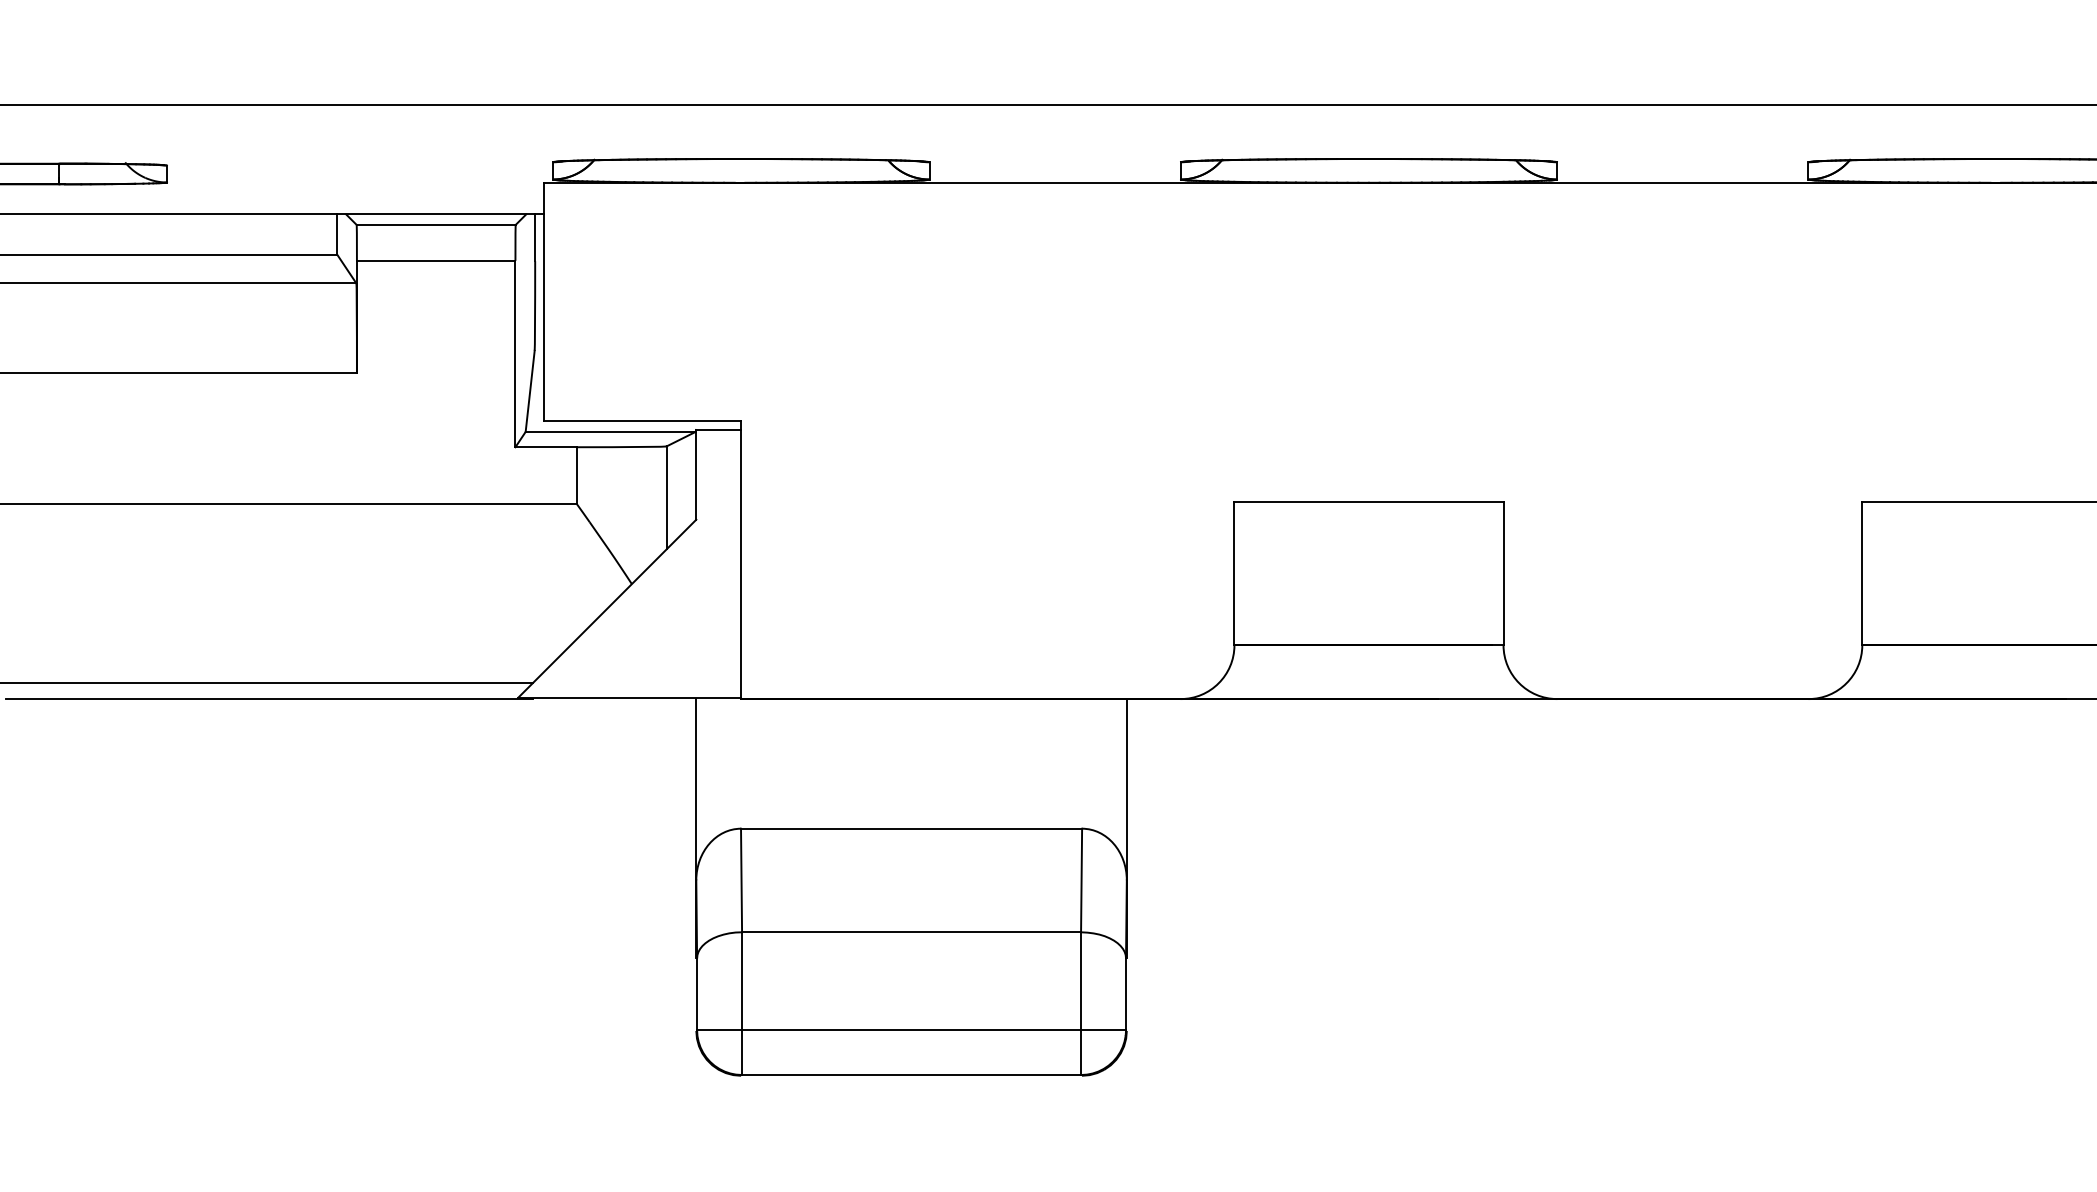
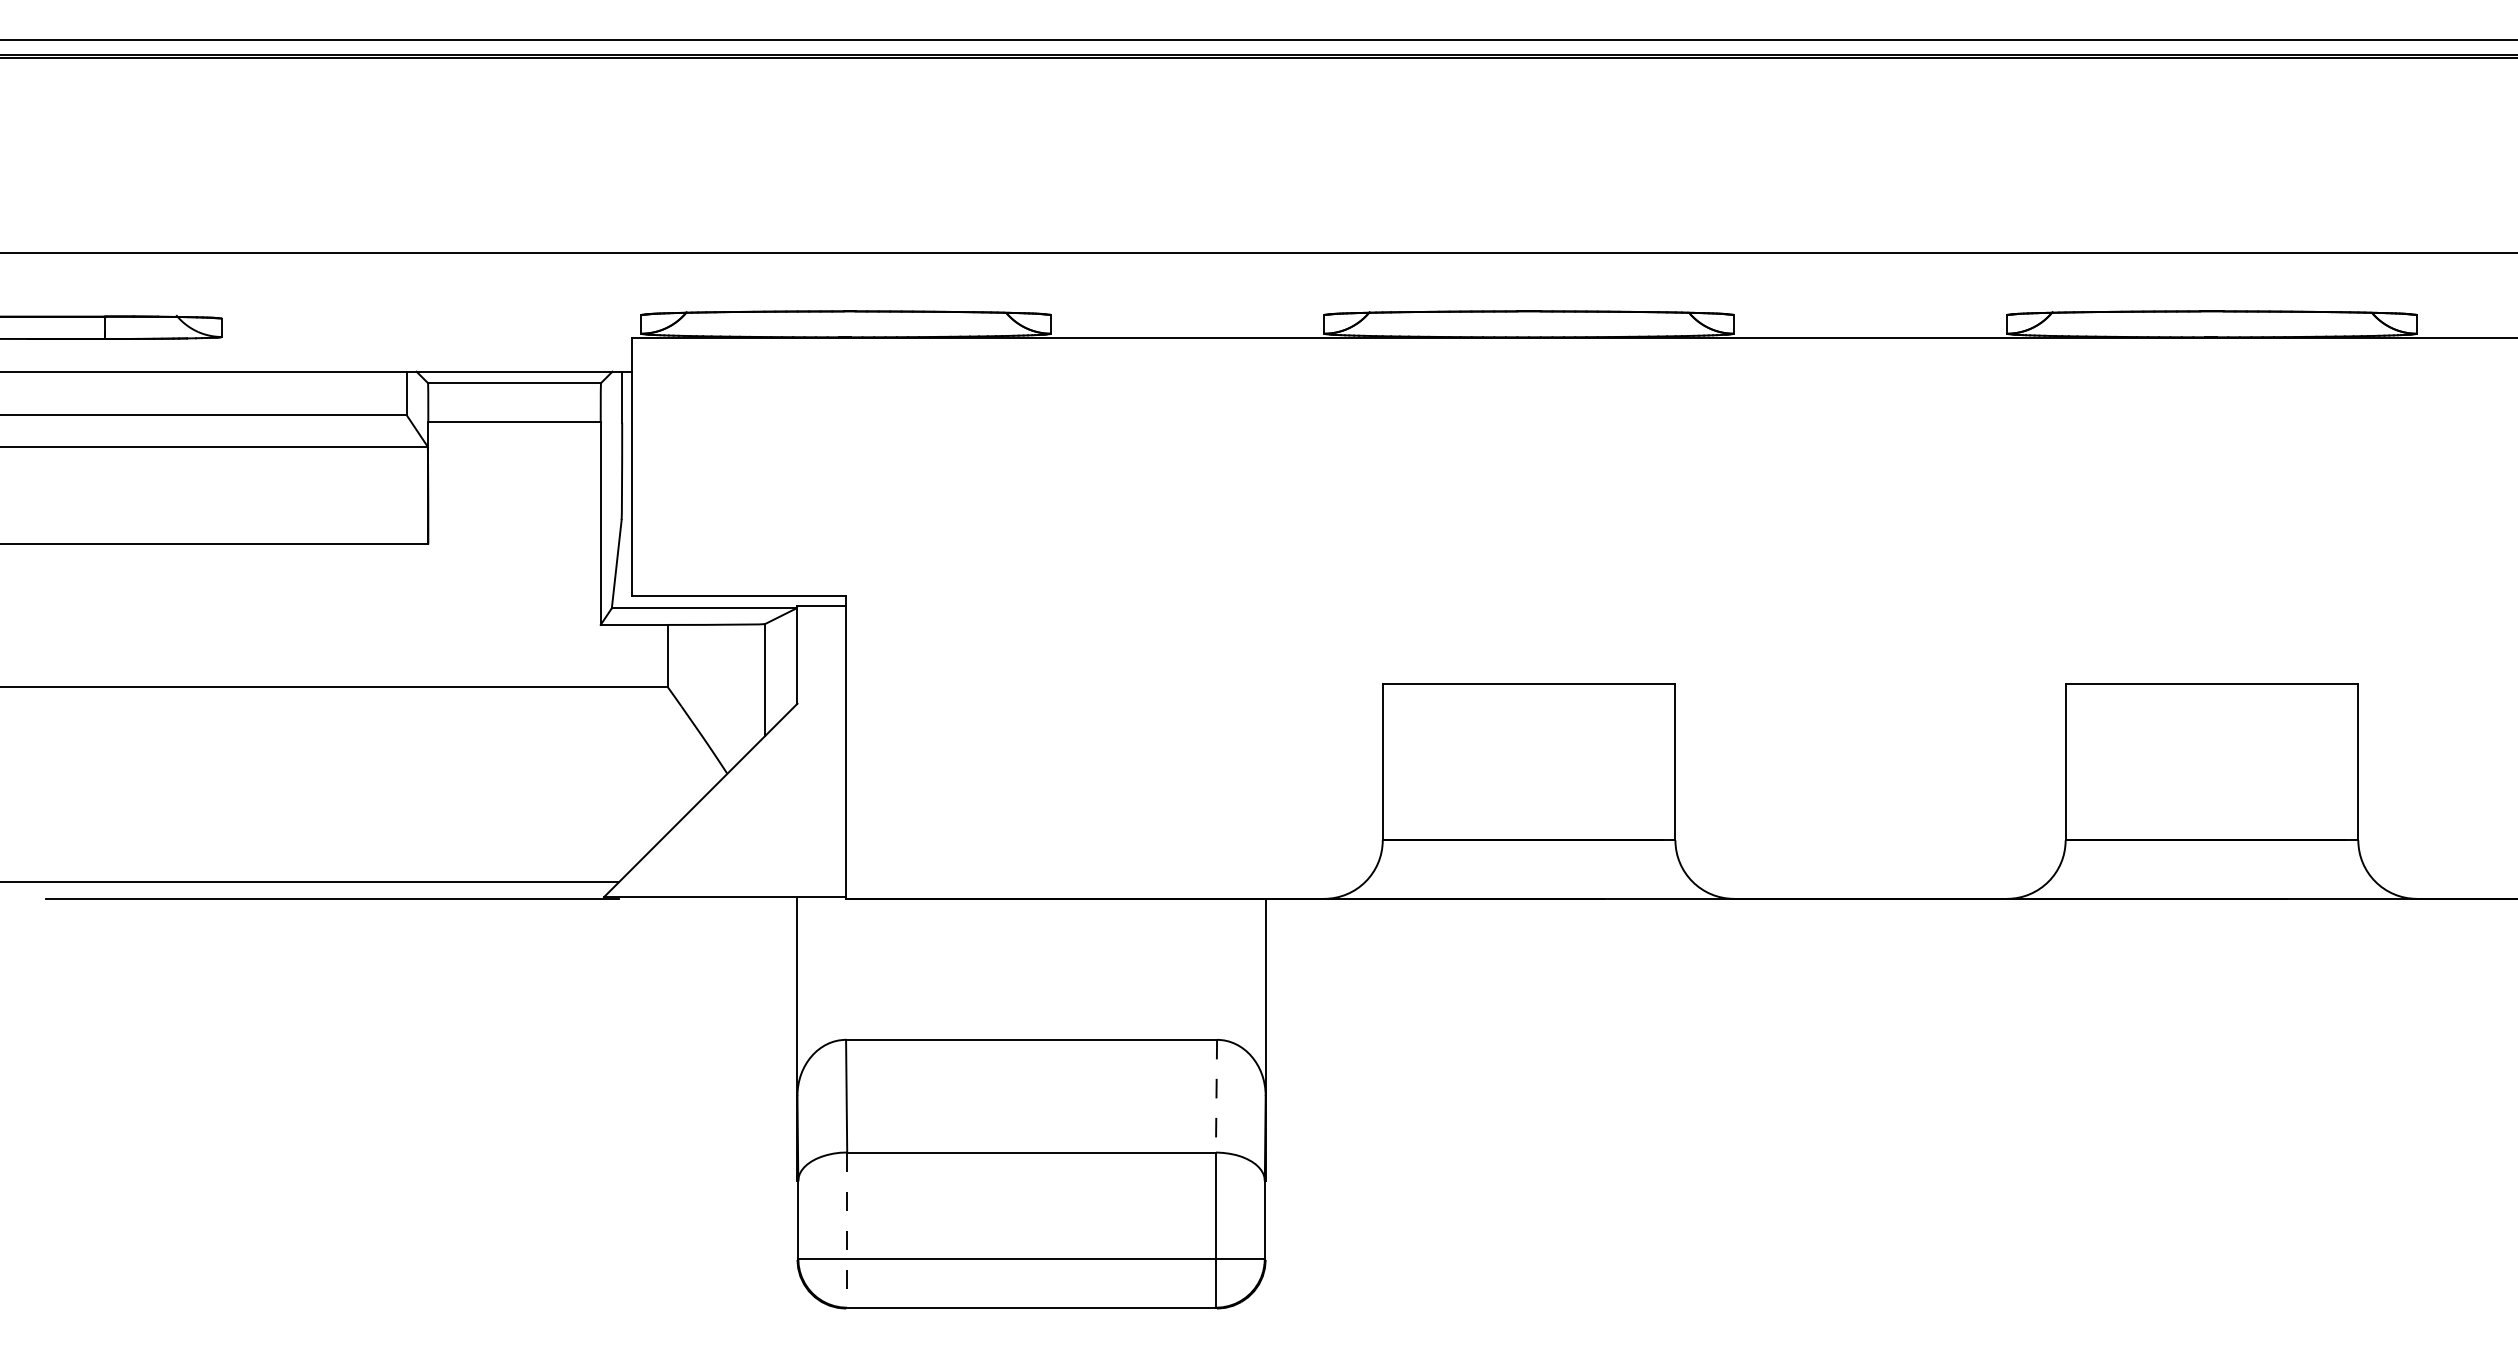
line: (1081, 880) -> (1216, 1096), solid -> dashed
line: (742, 1003) -> (847, 1230), solid -> dashed

